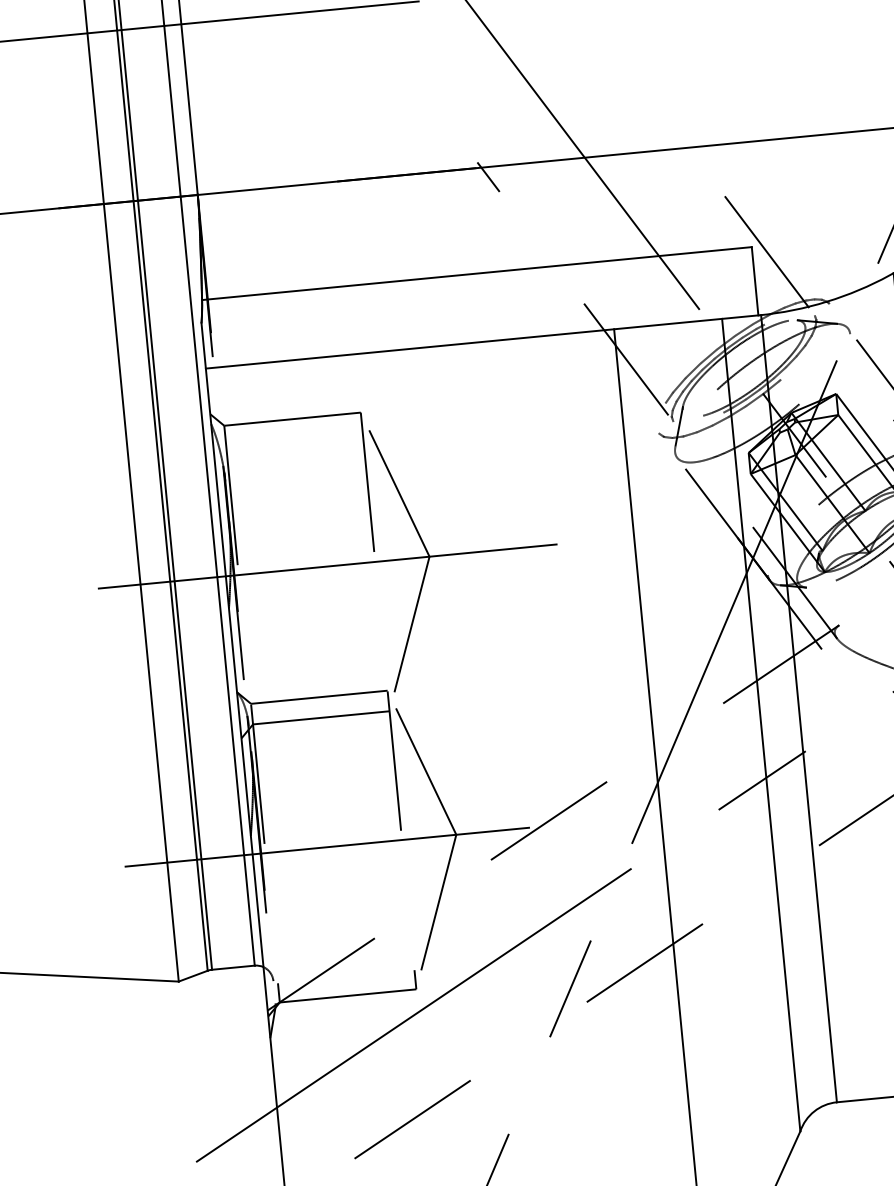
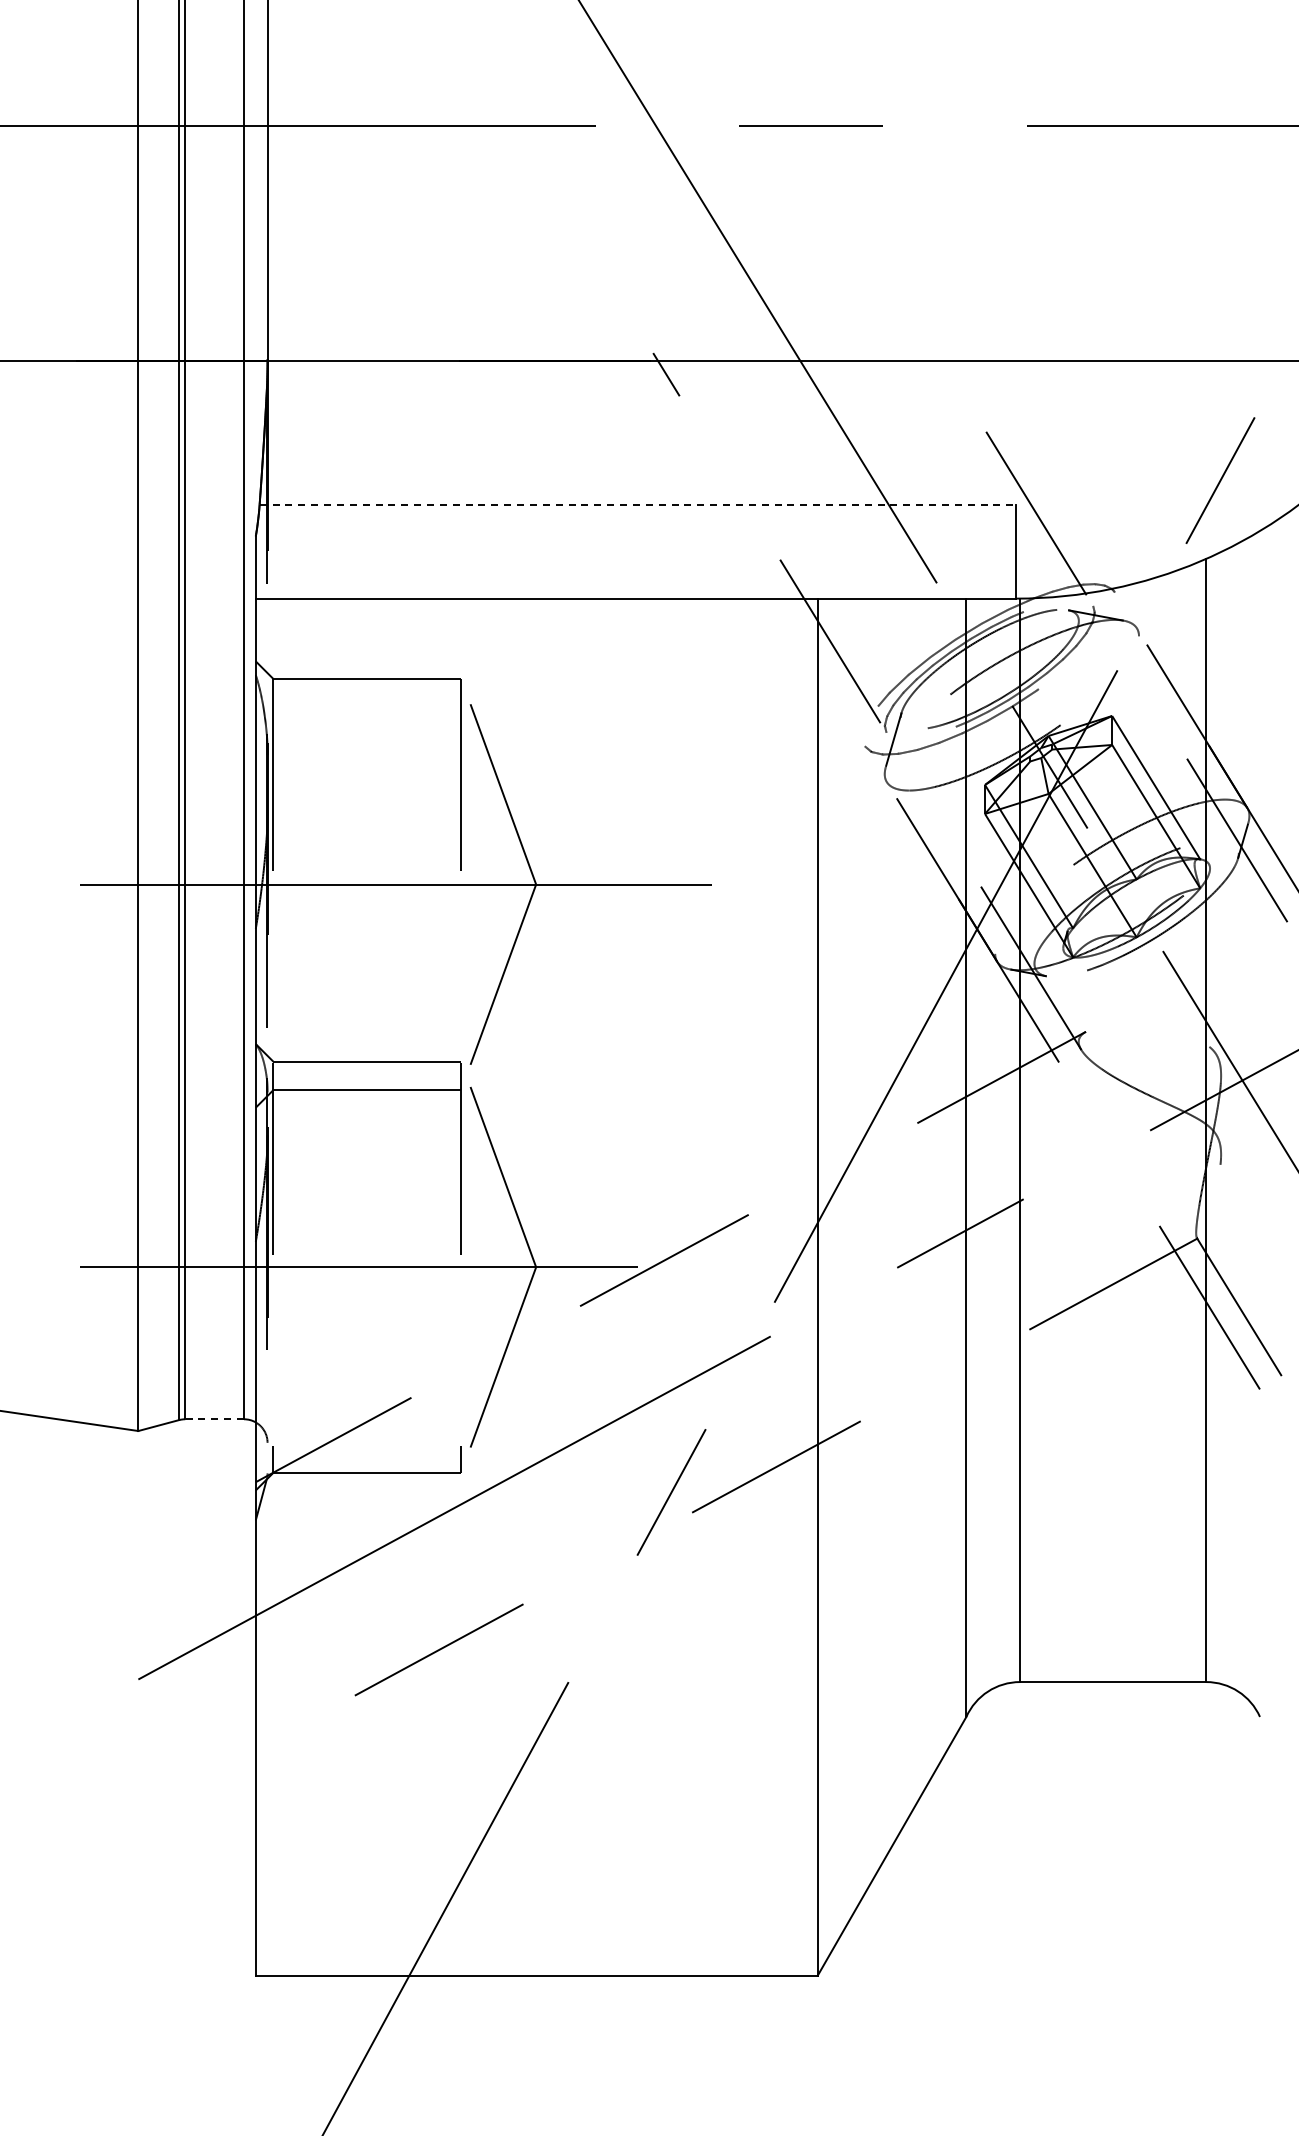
line: (477, 273) -> (638, 504), solid -> dashed
line: (233, 967) -> (214, 1419), solid -> dashed

